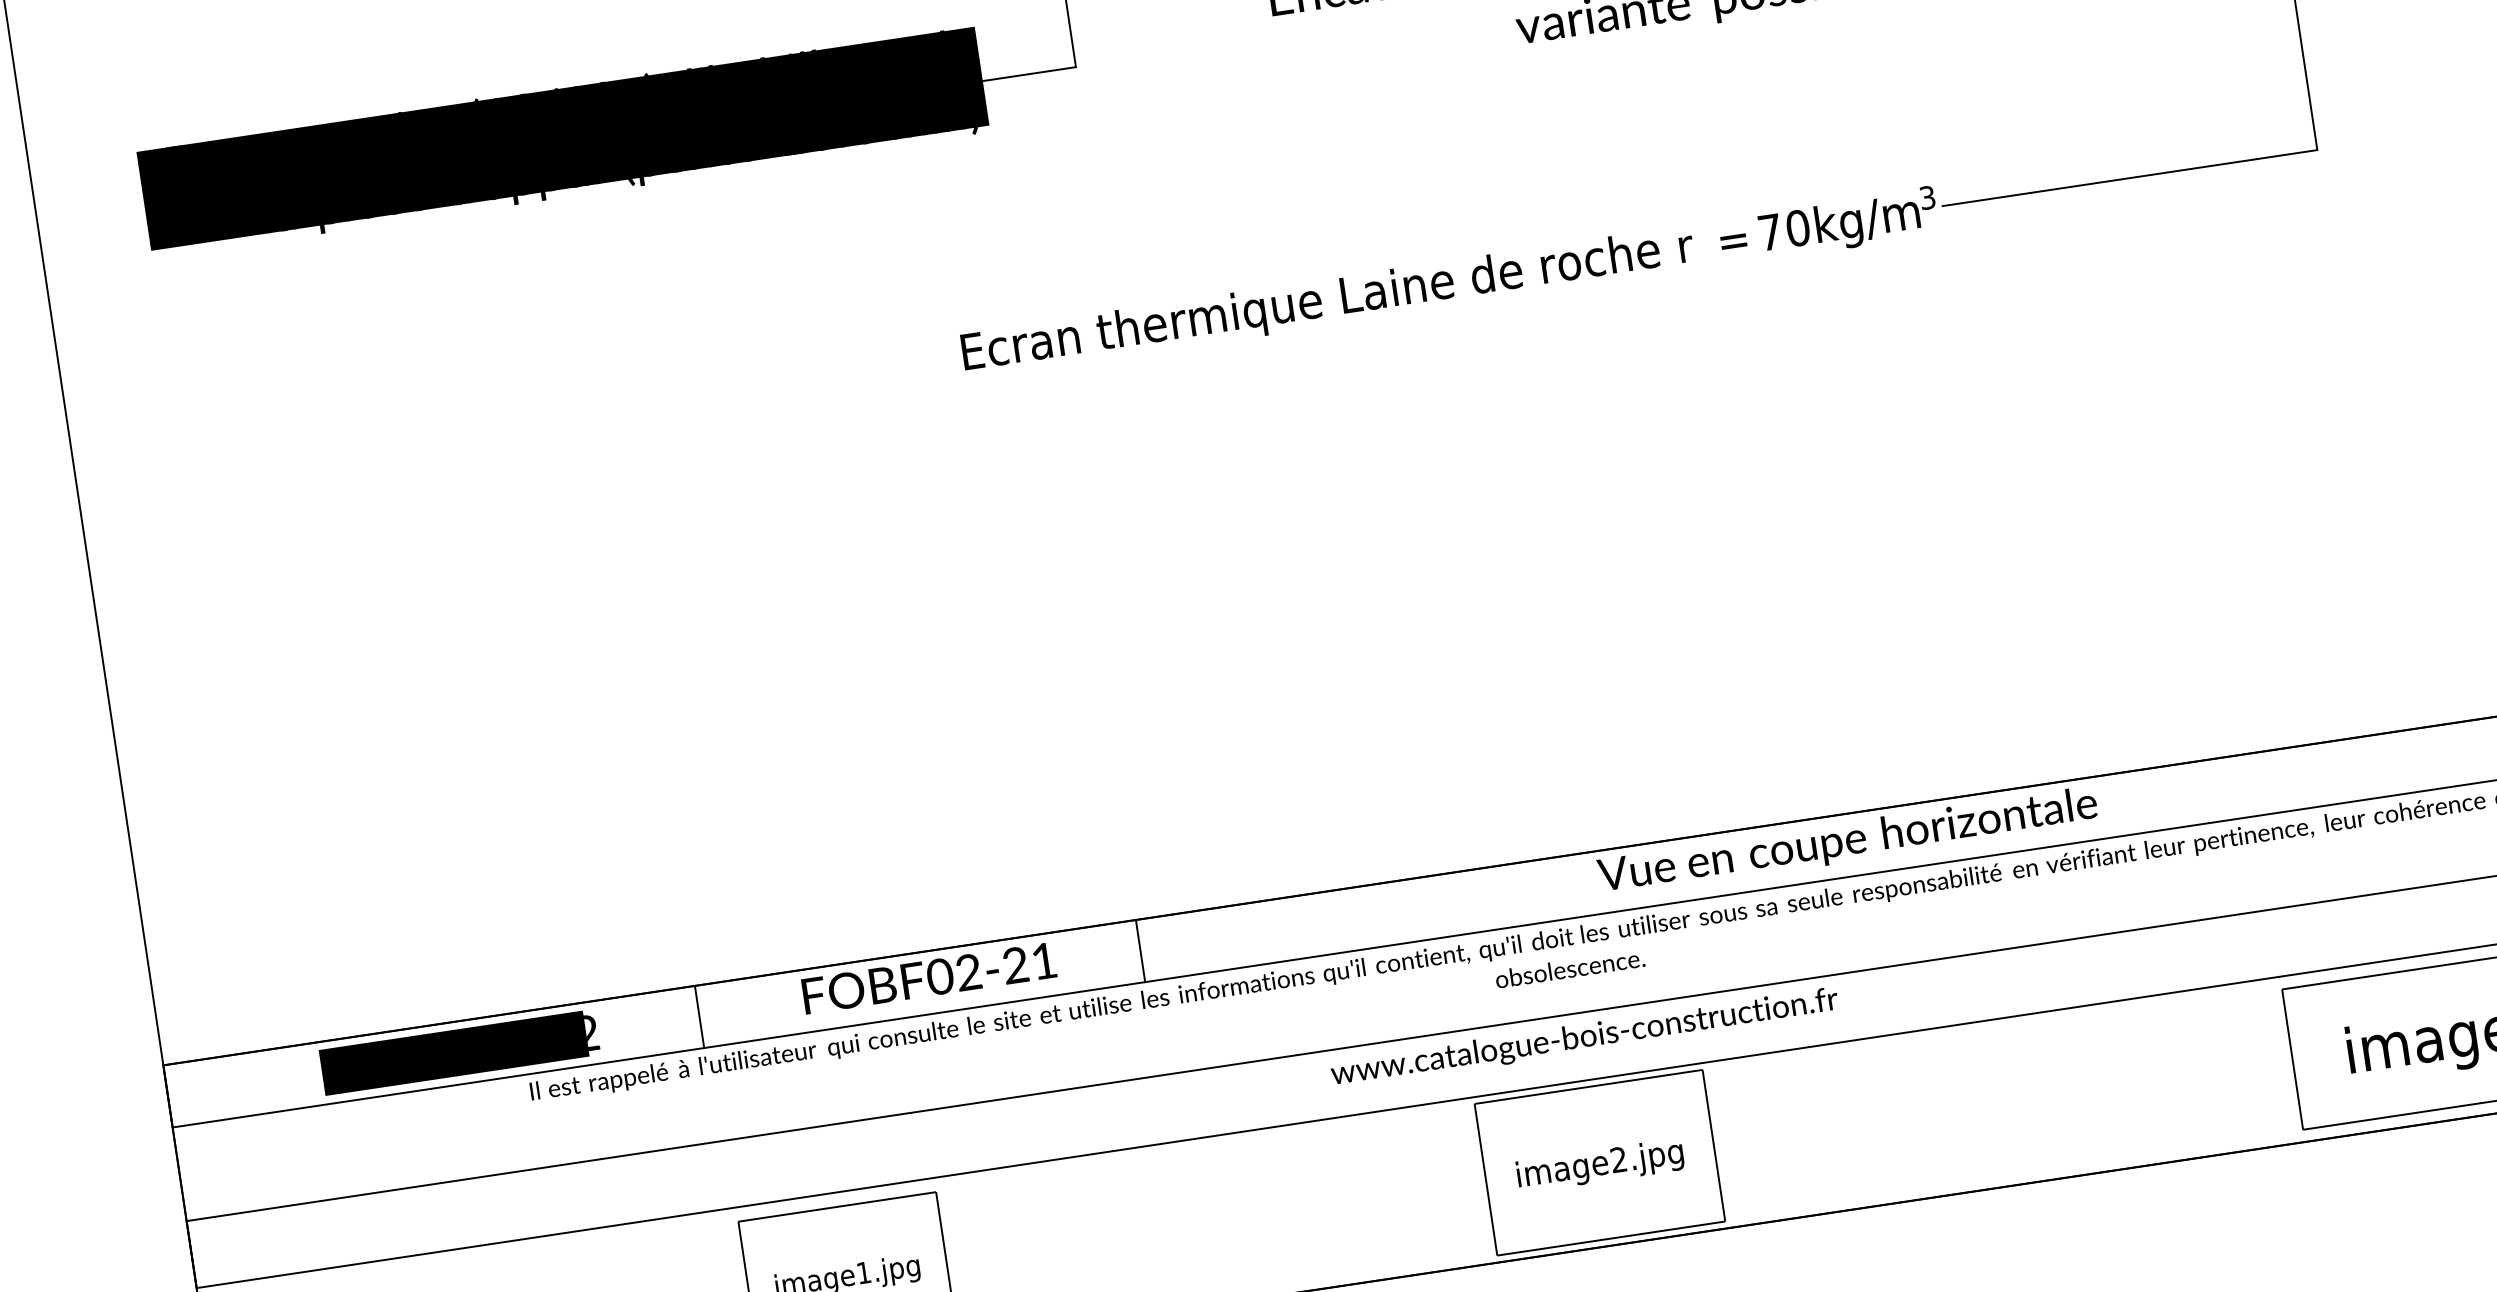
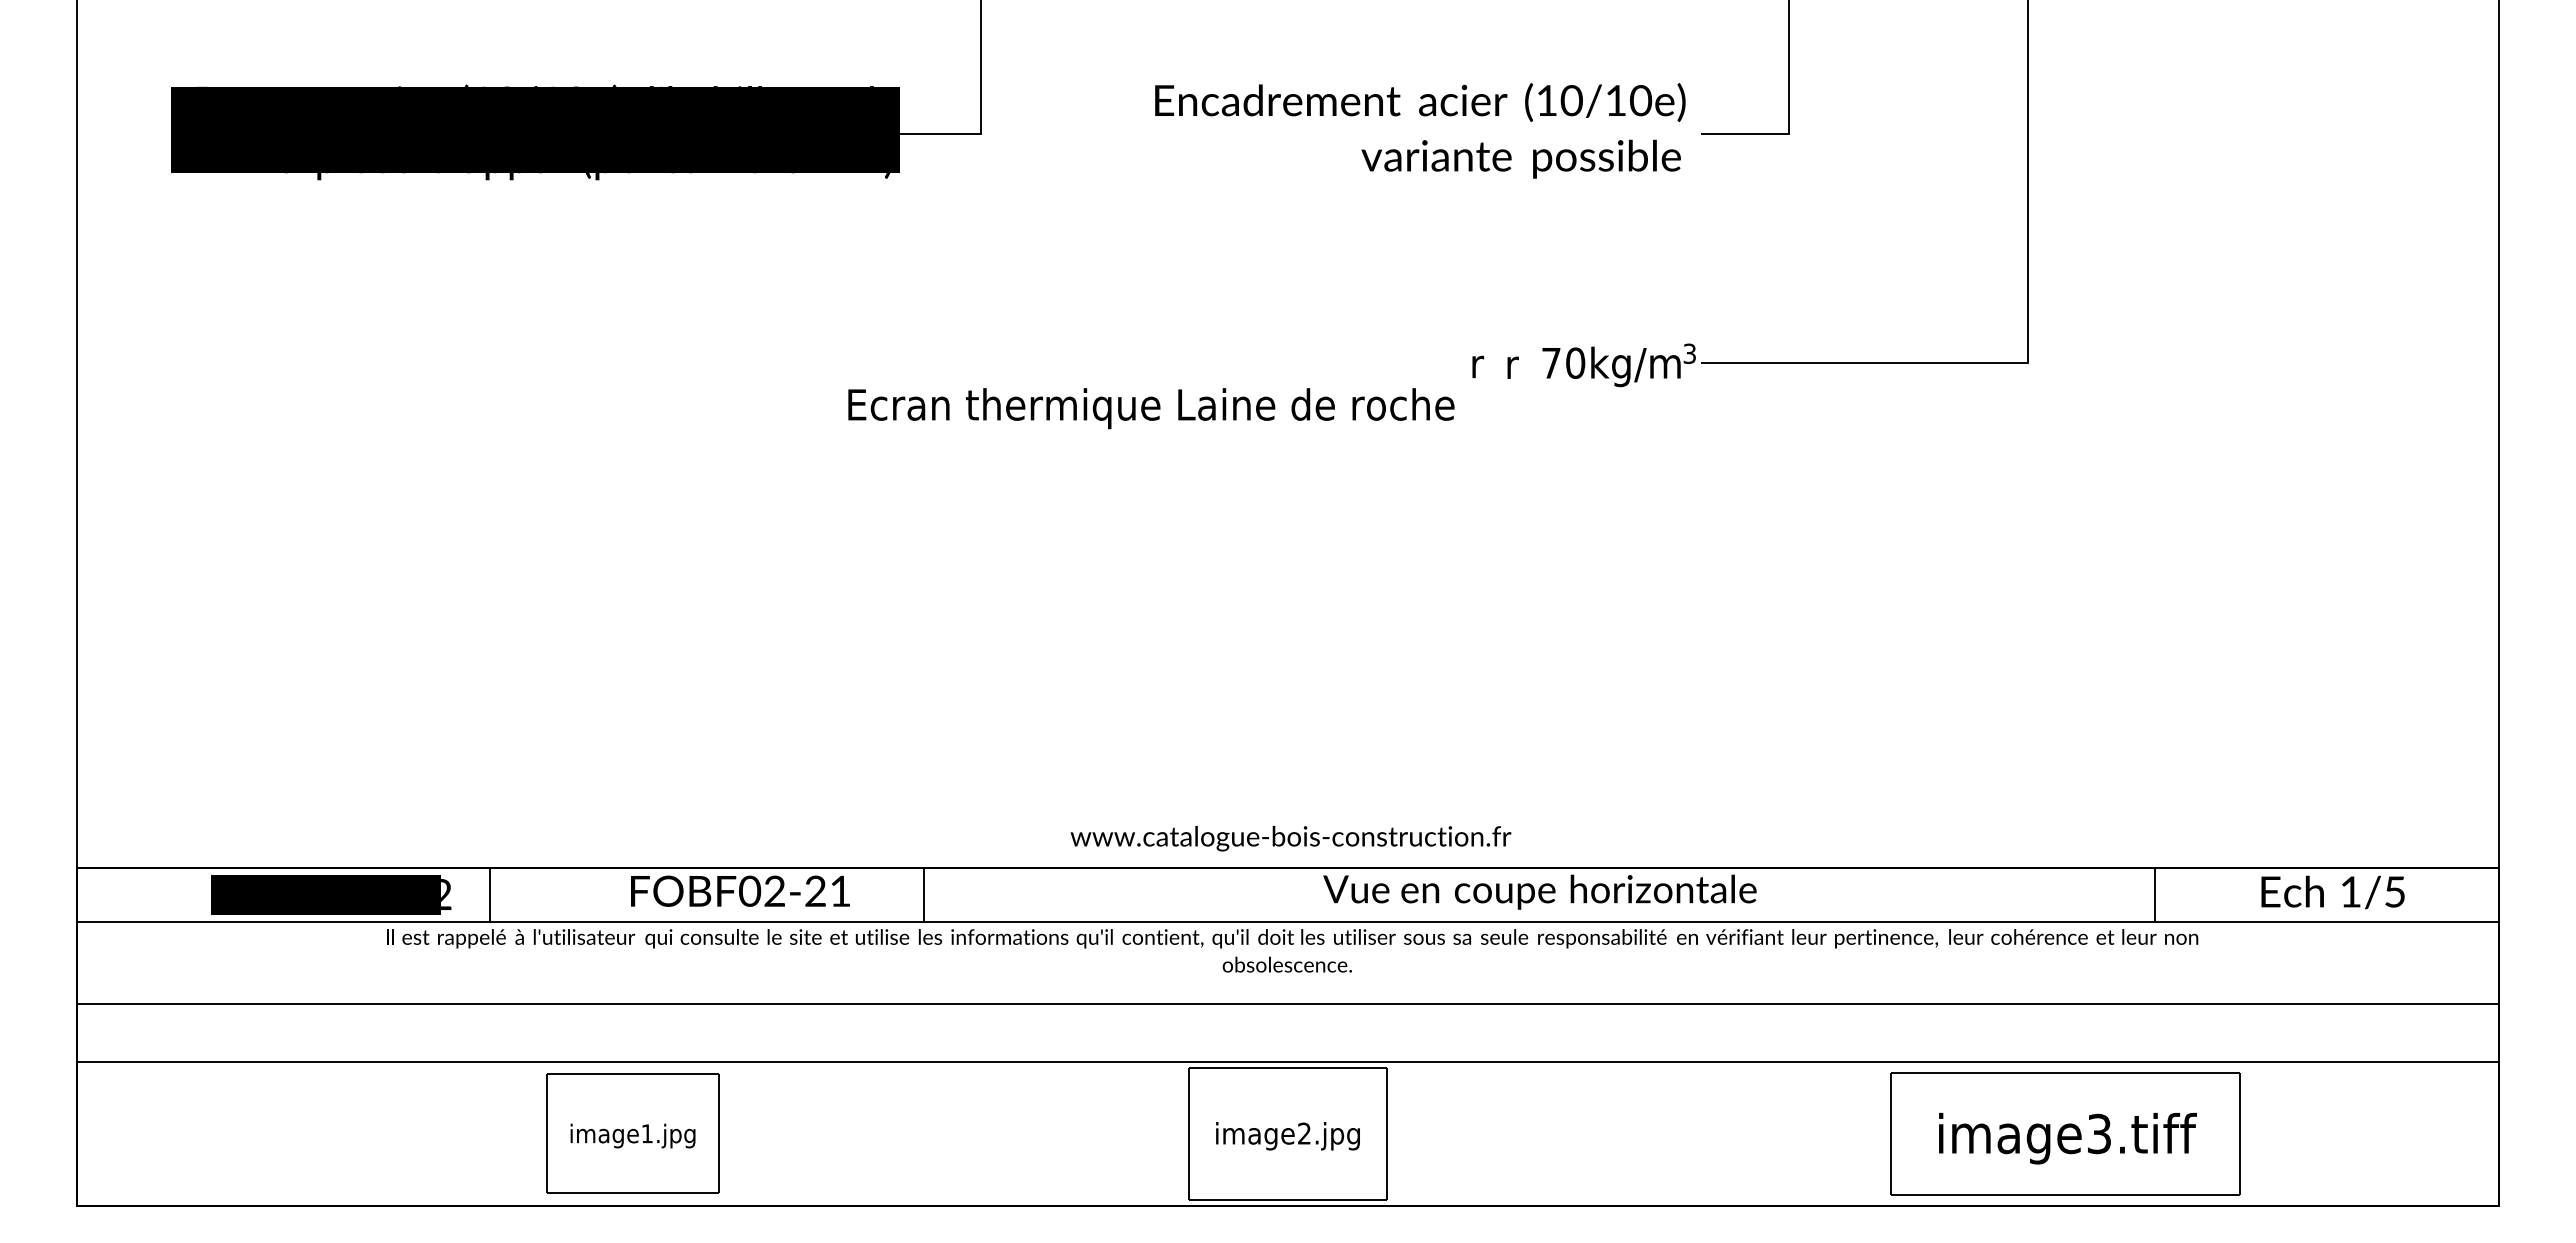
text: (1733, 242) -> (1518, 367), = -> r
text: (1311, 304) -> (1151, 408), moved
line: (698, 1016) -> (489, 894), moved
text: (1584, 1038) -> (1290, 838), moved

